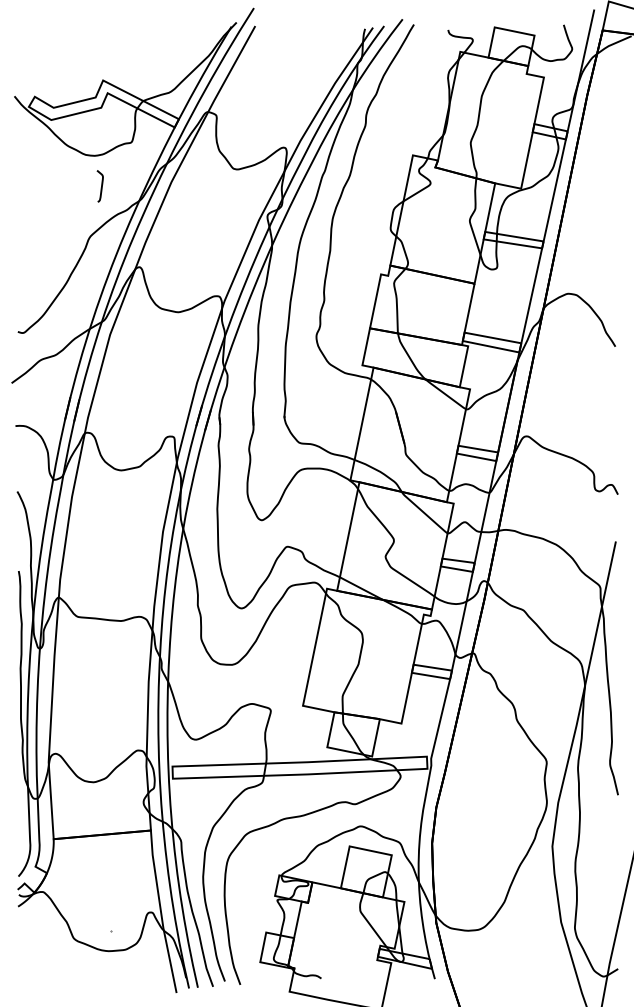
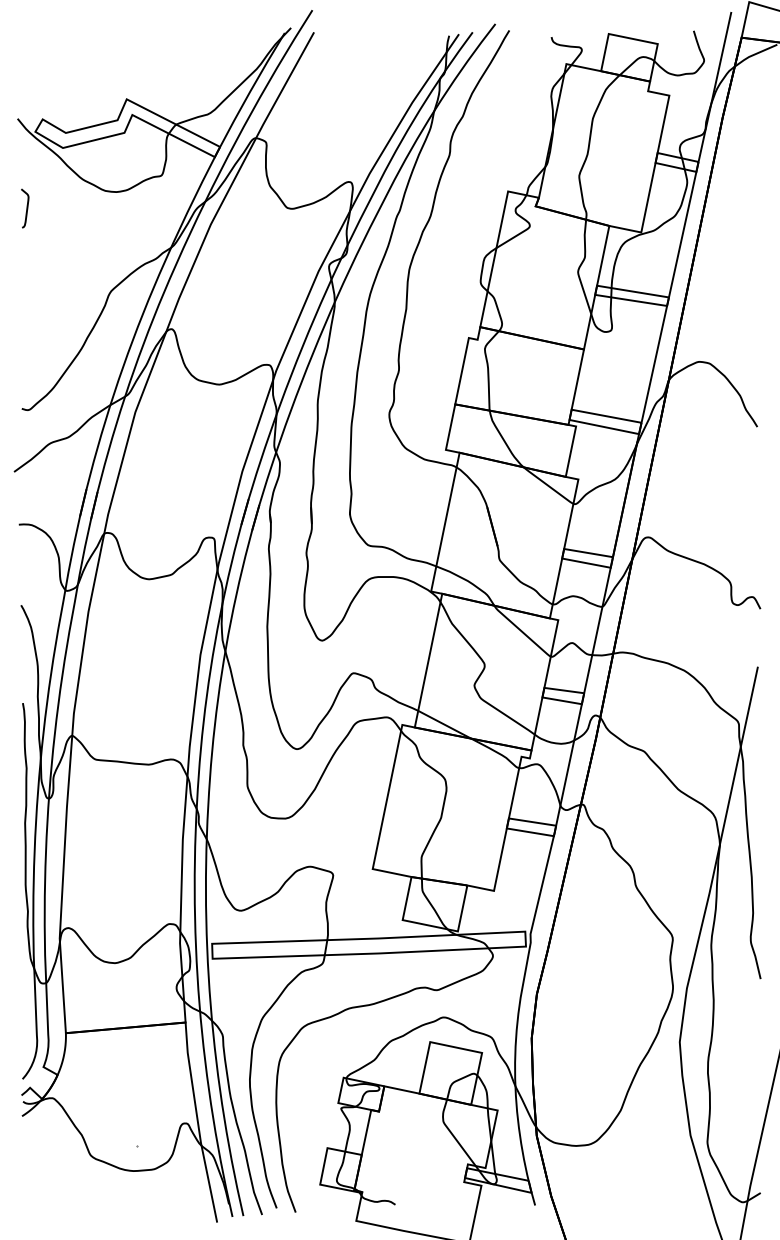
curve: (101, 186) -> (26, 208), moved

